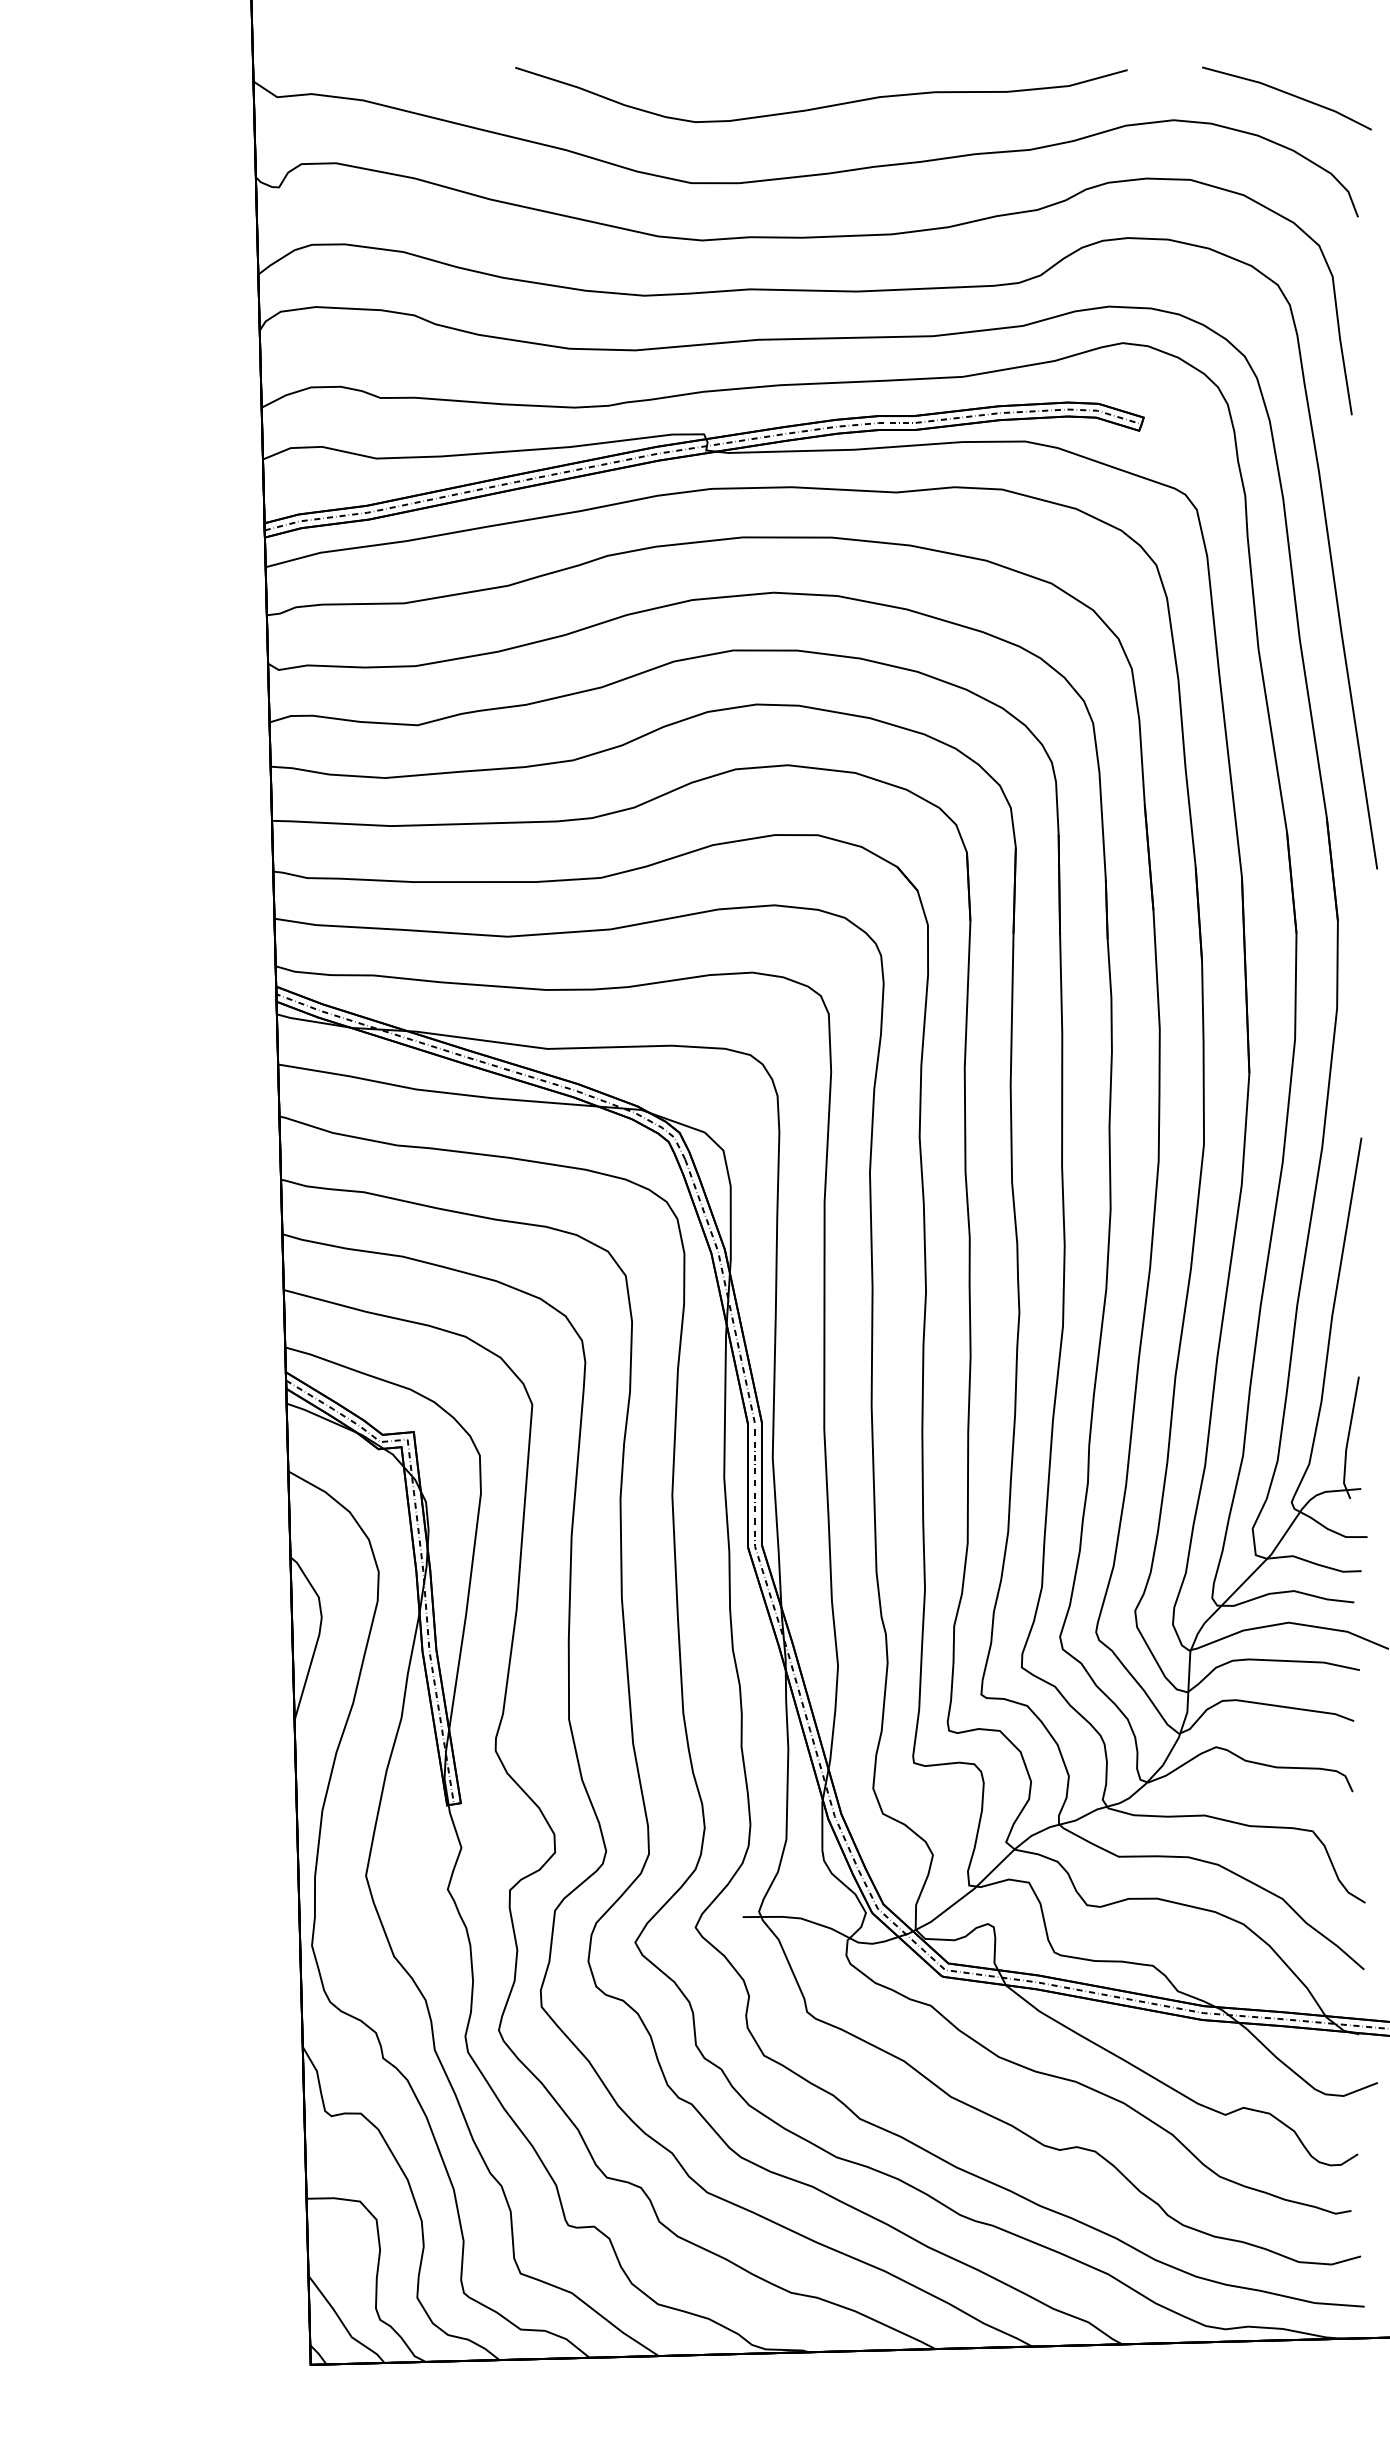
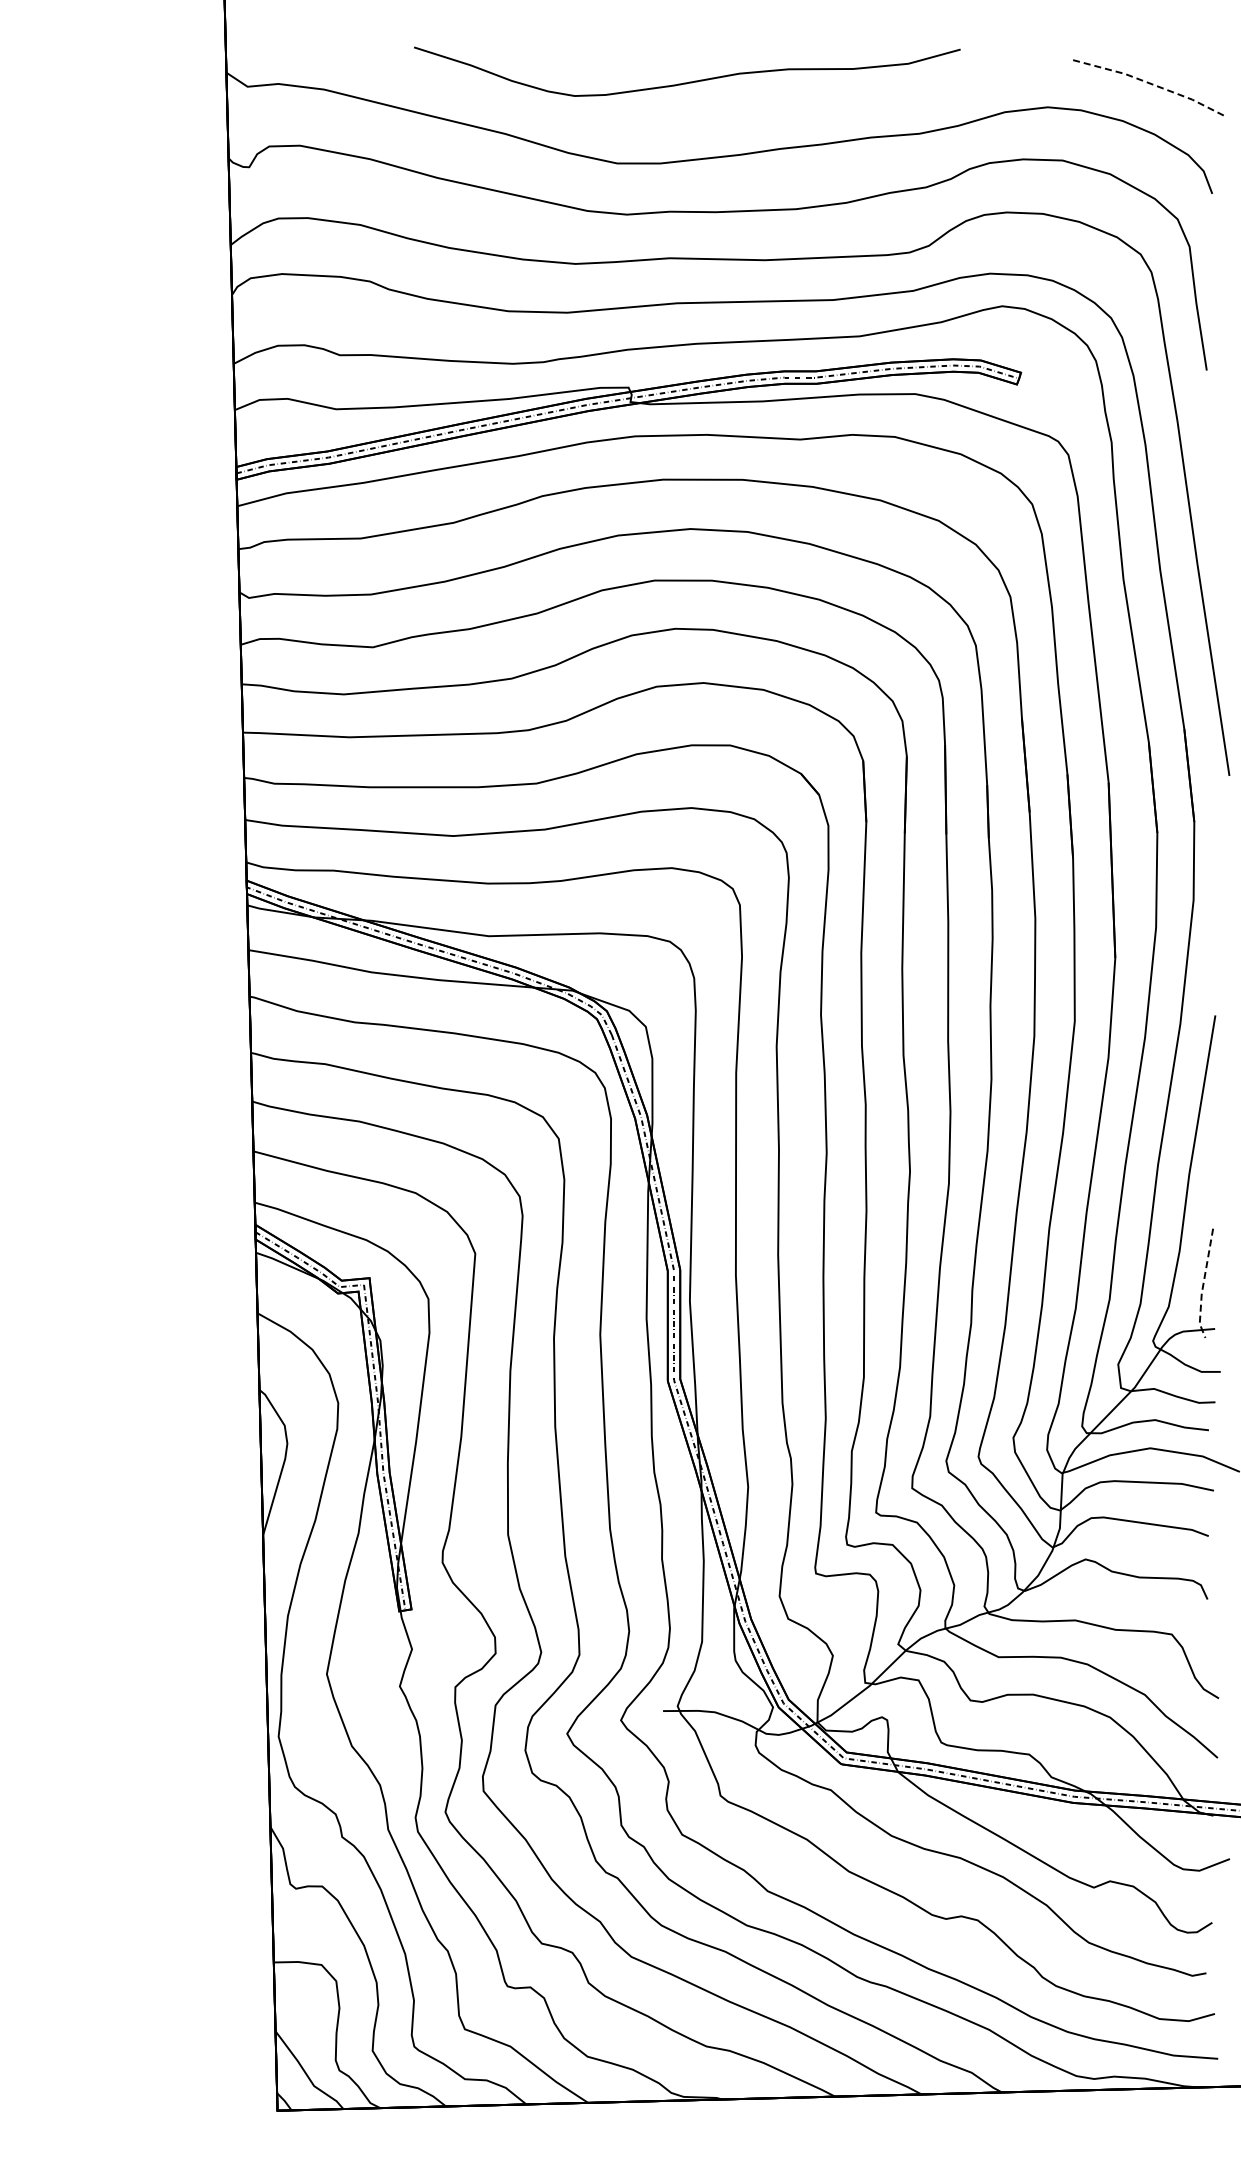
line: (1289, 93) -> (1151, 83), solid -> dashed
curve: (823, 105) -> (689, 81), moved
line: (1348, 1440) -> (1203, 1285), solid -> dashed

